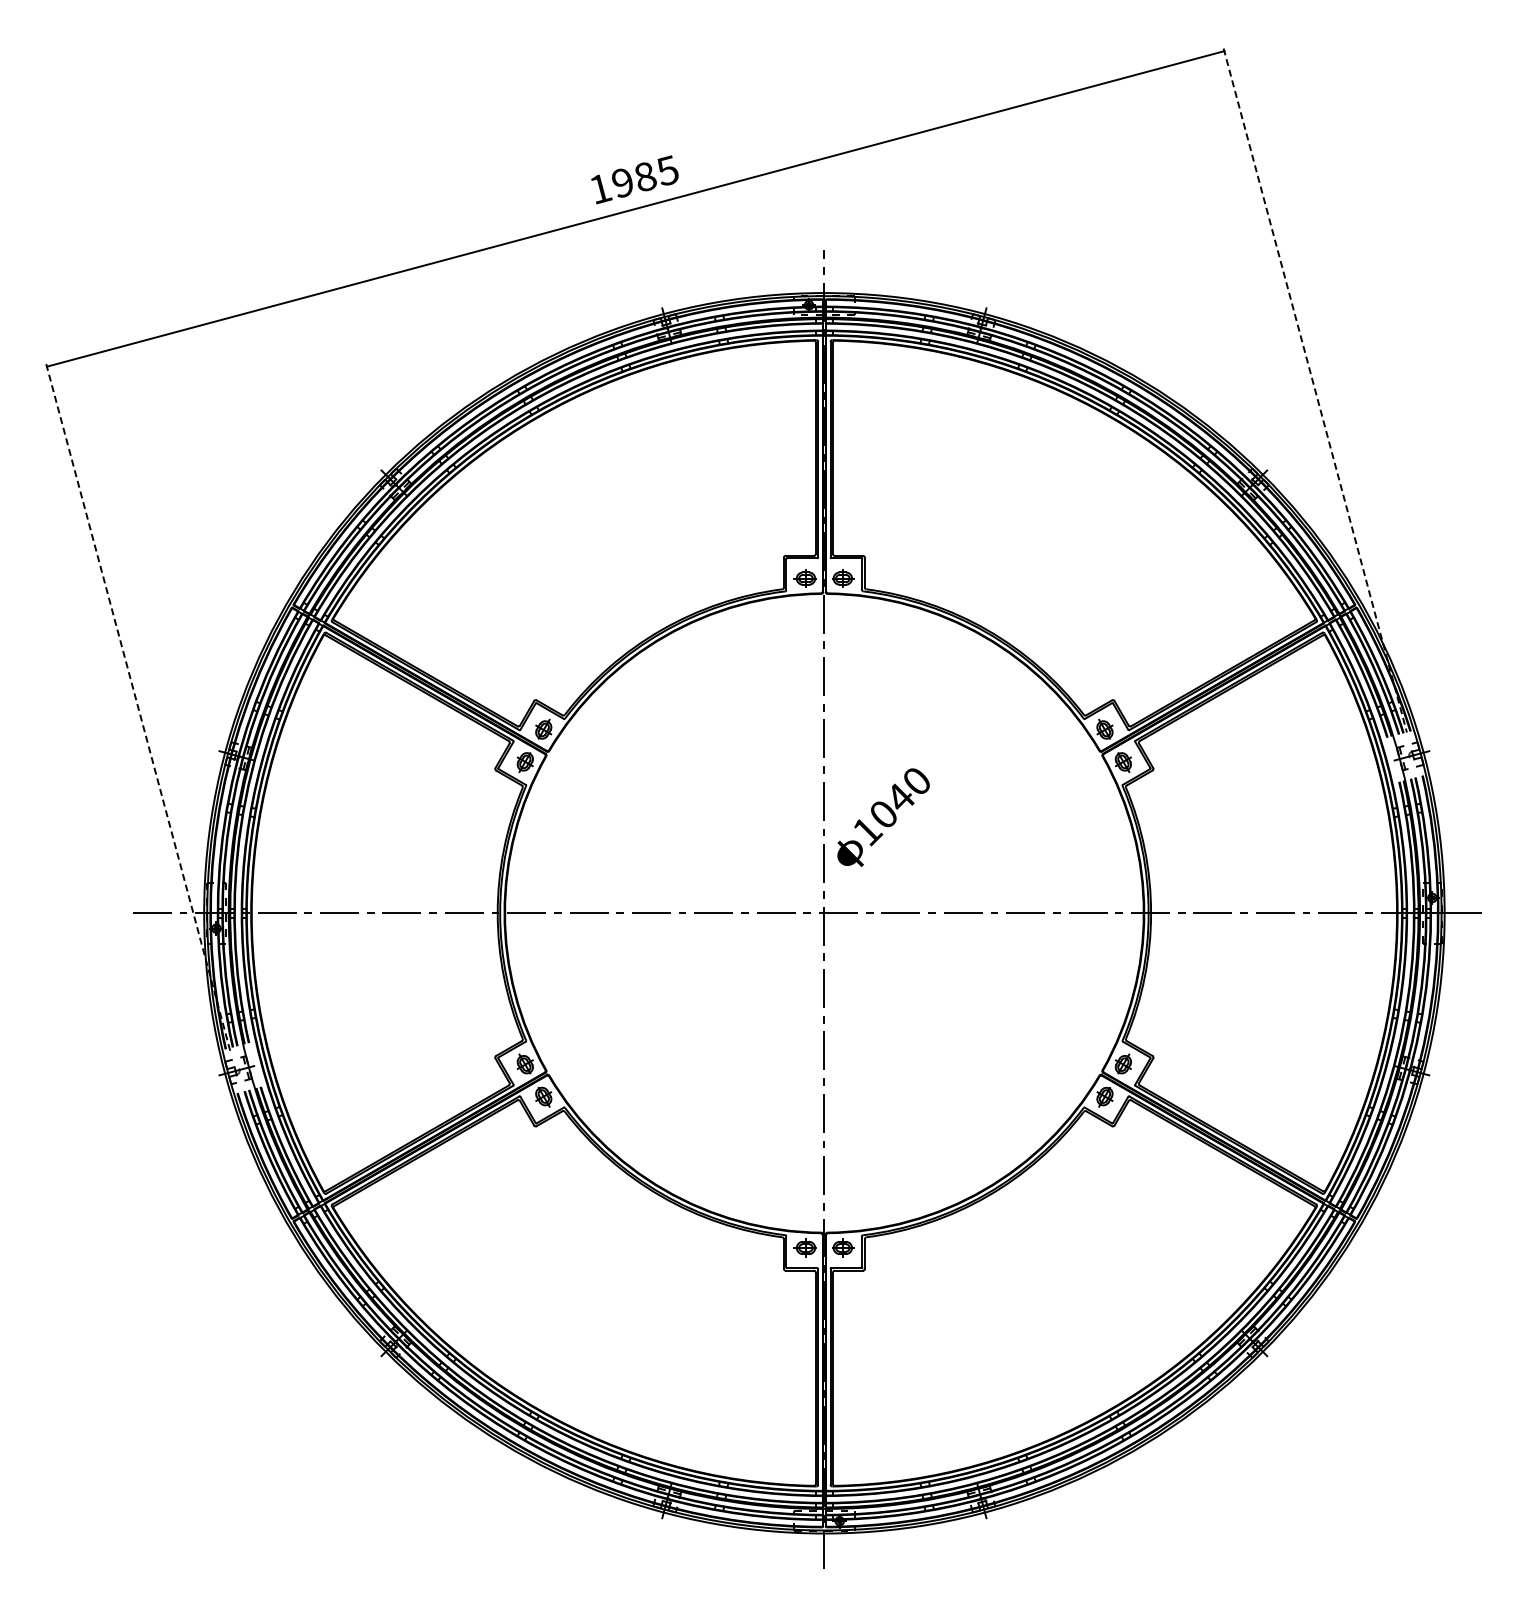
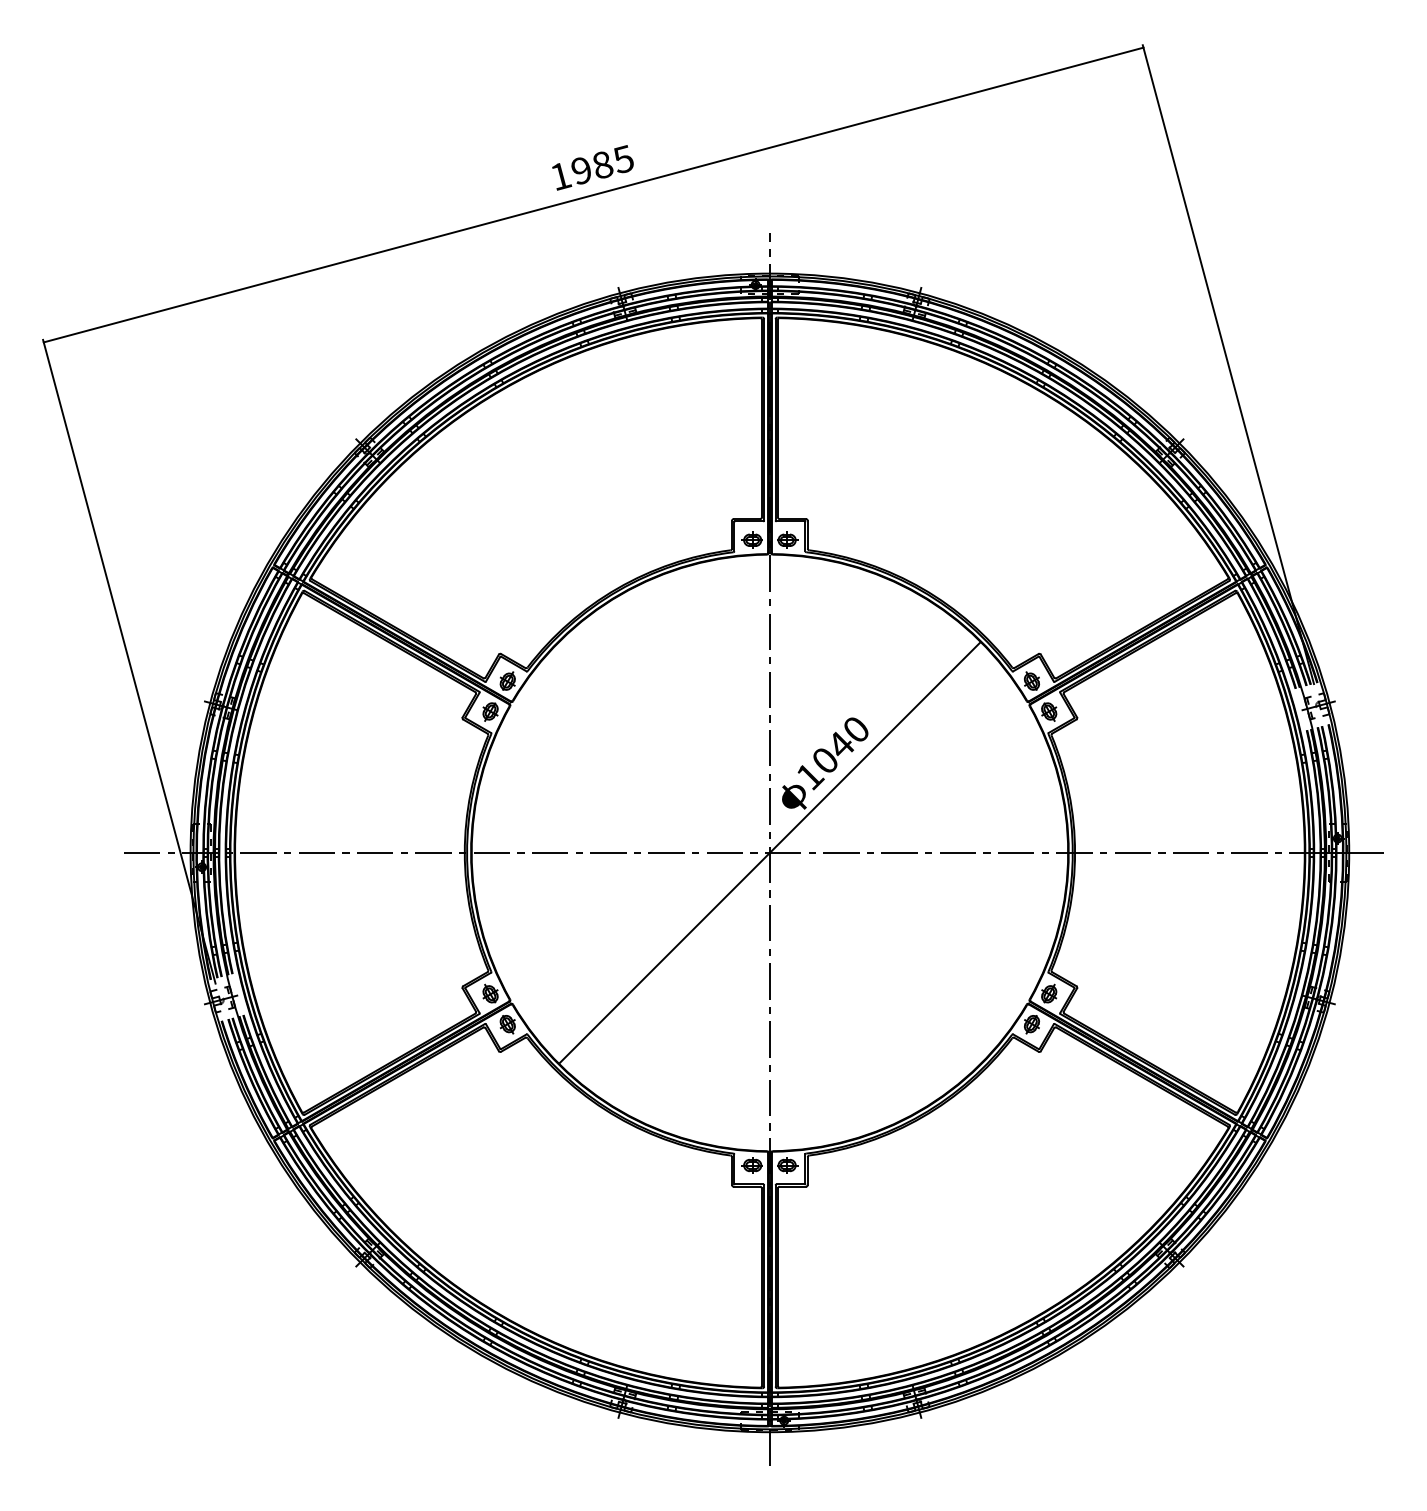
line: (1315, 391) -> (1228, 365), dashed -> solid
line: (138, 708) -> (129, 661), dashed -> solid
line: (824, 913) -> (770, 853), added

